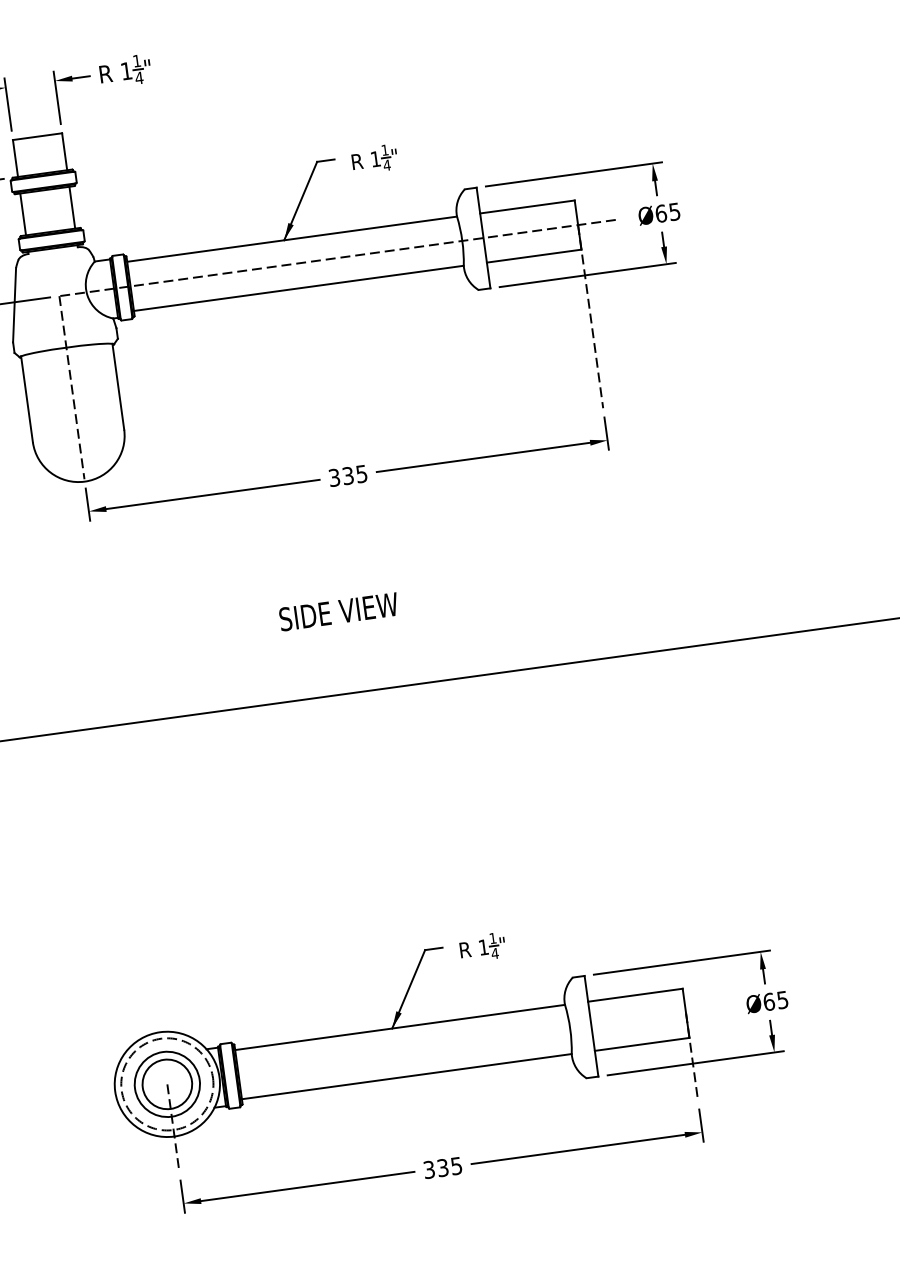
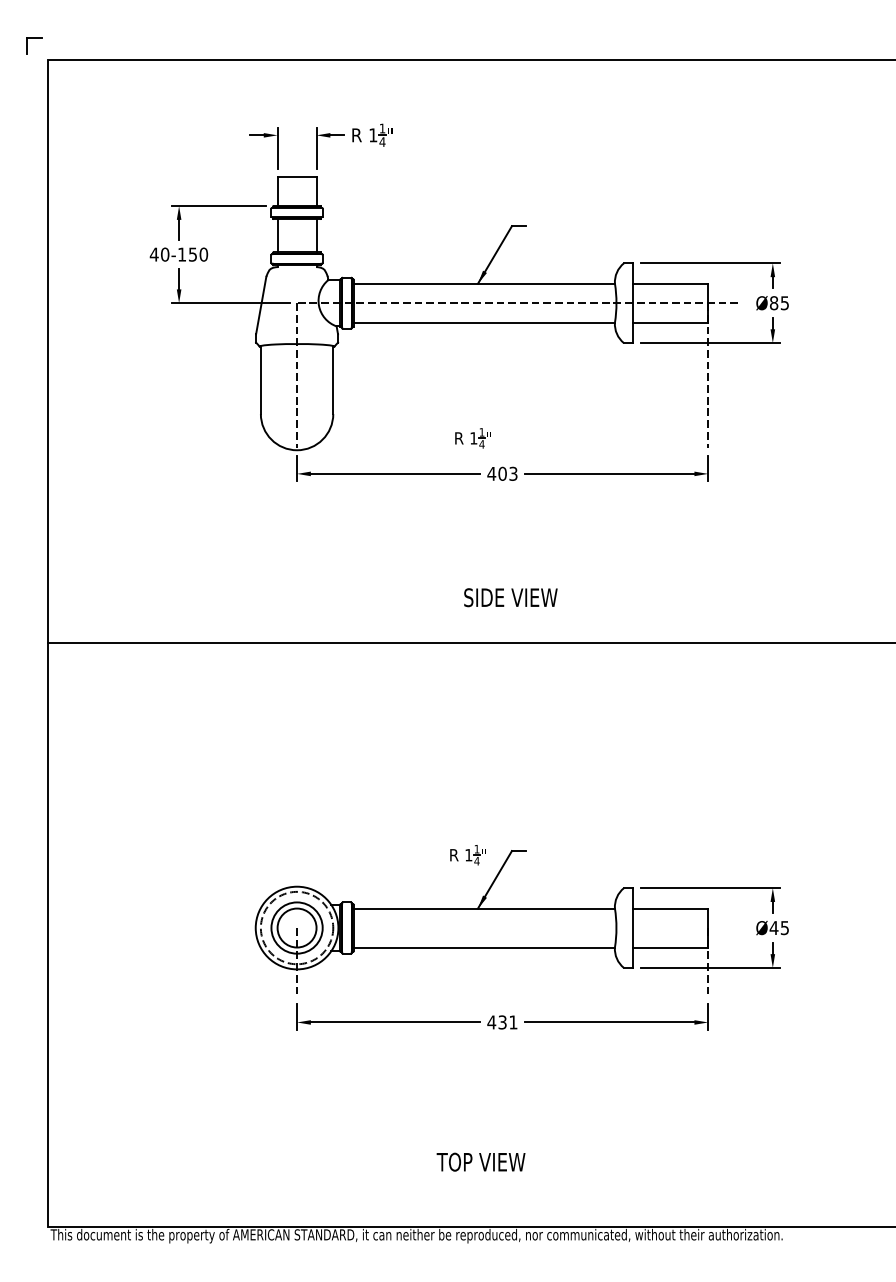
part: (374, 159) -> (472, 438), moved
text: (661, 213) -> (774, 303), Ø65 -> Ø85
text: (347, 475) -> (502, 473), 335 -> 403
text: (338, 611) -> (510, 597), moved
part: (482, 948) -> (467, 855), moved
text: (768, 1002) -> (773, 928), Ø65 -> Ø45
text: (442, 1168) -> (502, 1022), 335 -> 431

